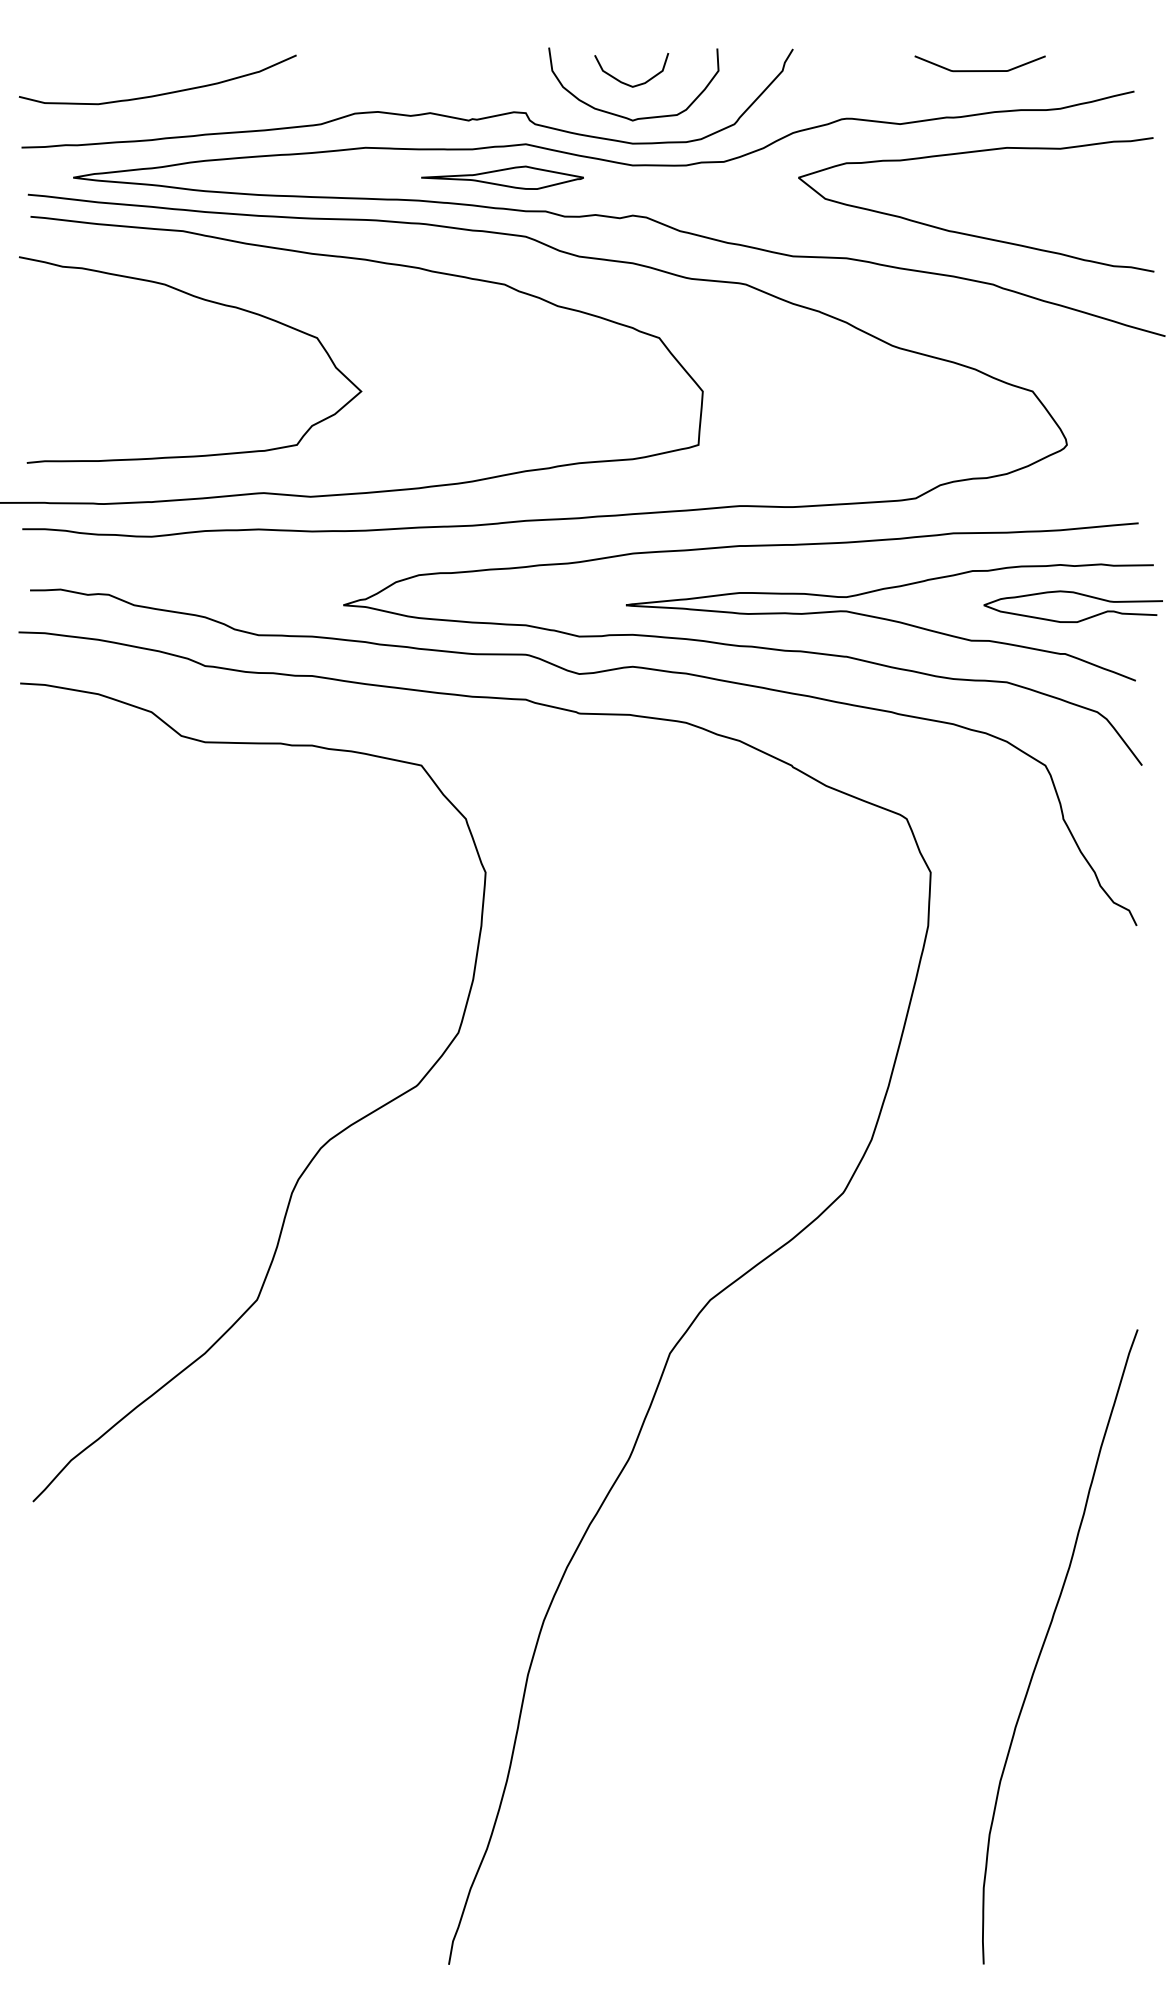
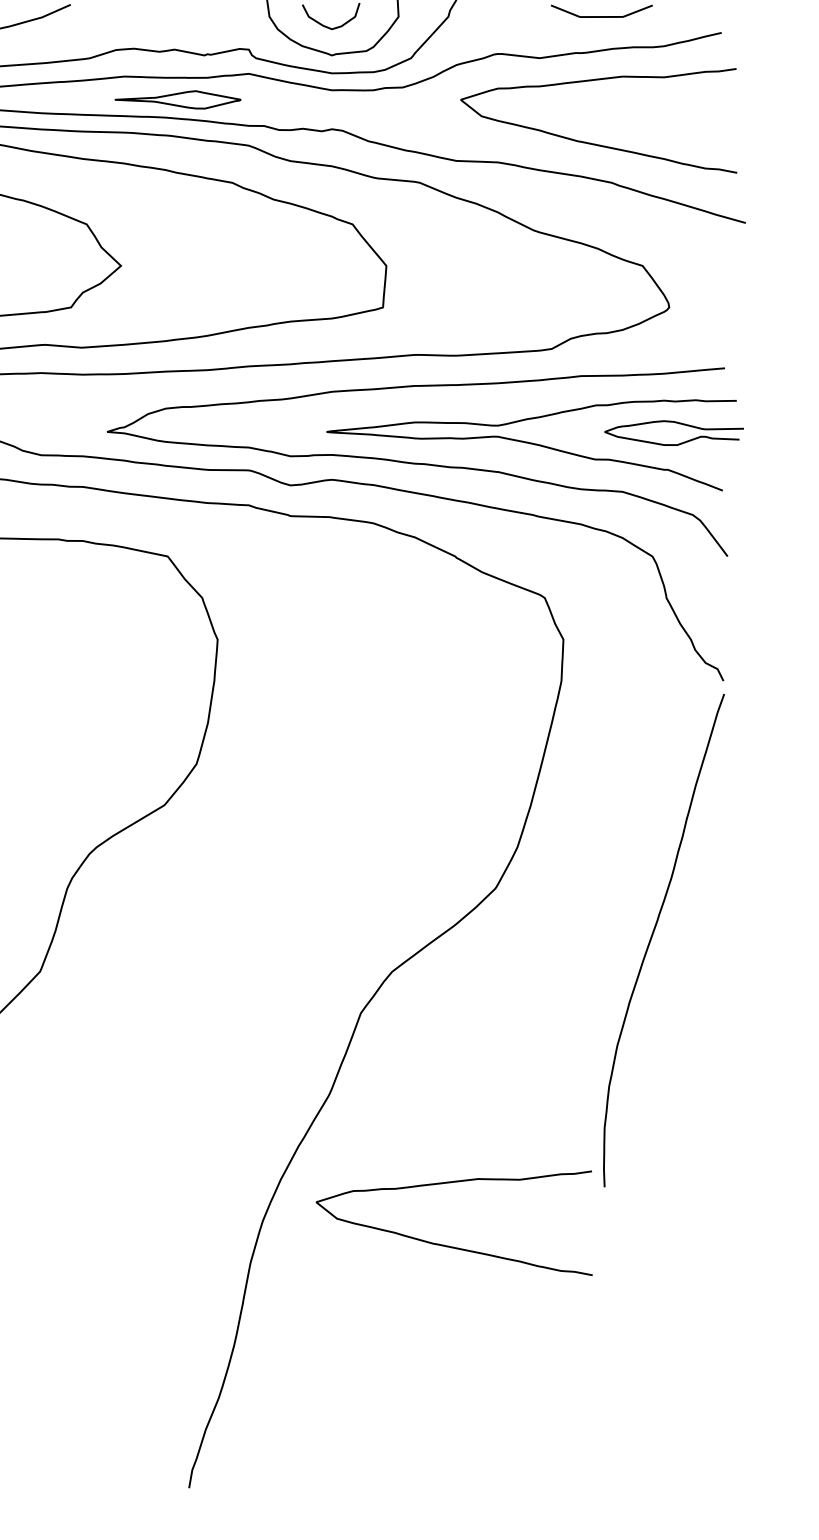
part: (502, 177) -> (177, 99), moved
curve: (1045, 1642) -> (652, 937), moved
curve: (782, 1652) -> (448, 1245), added

